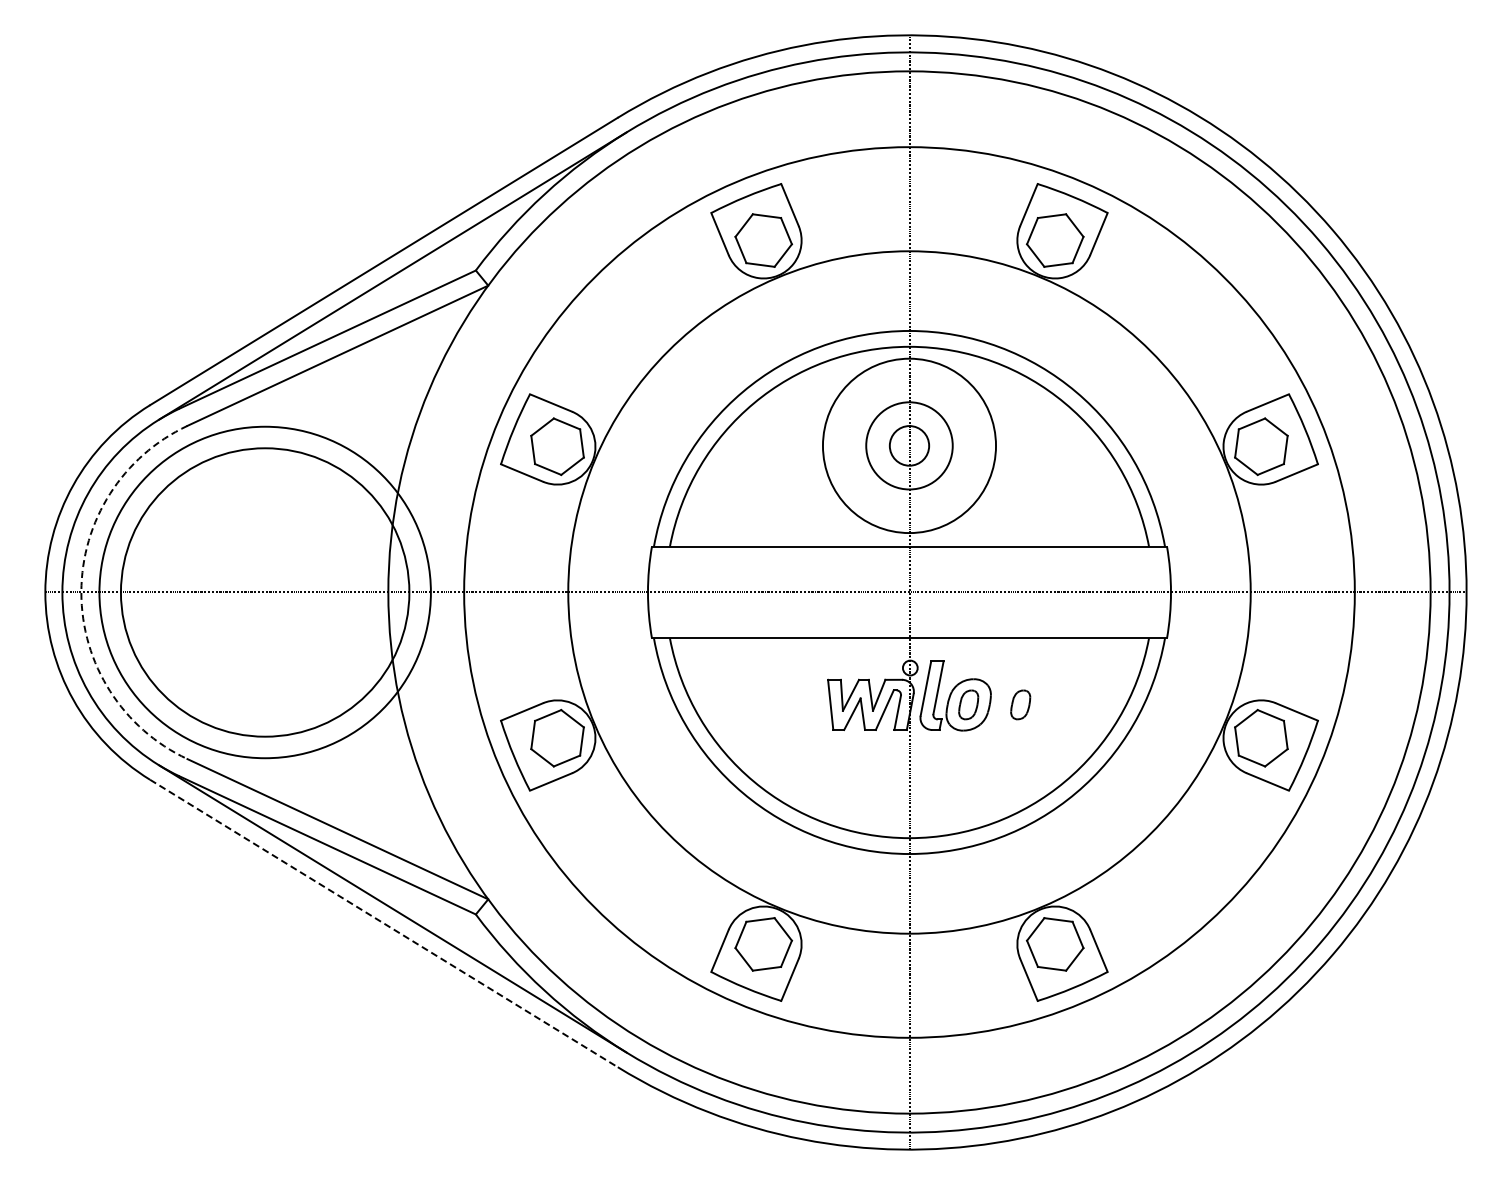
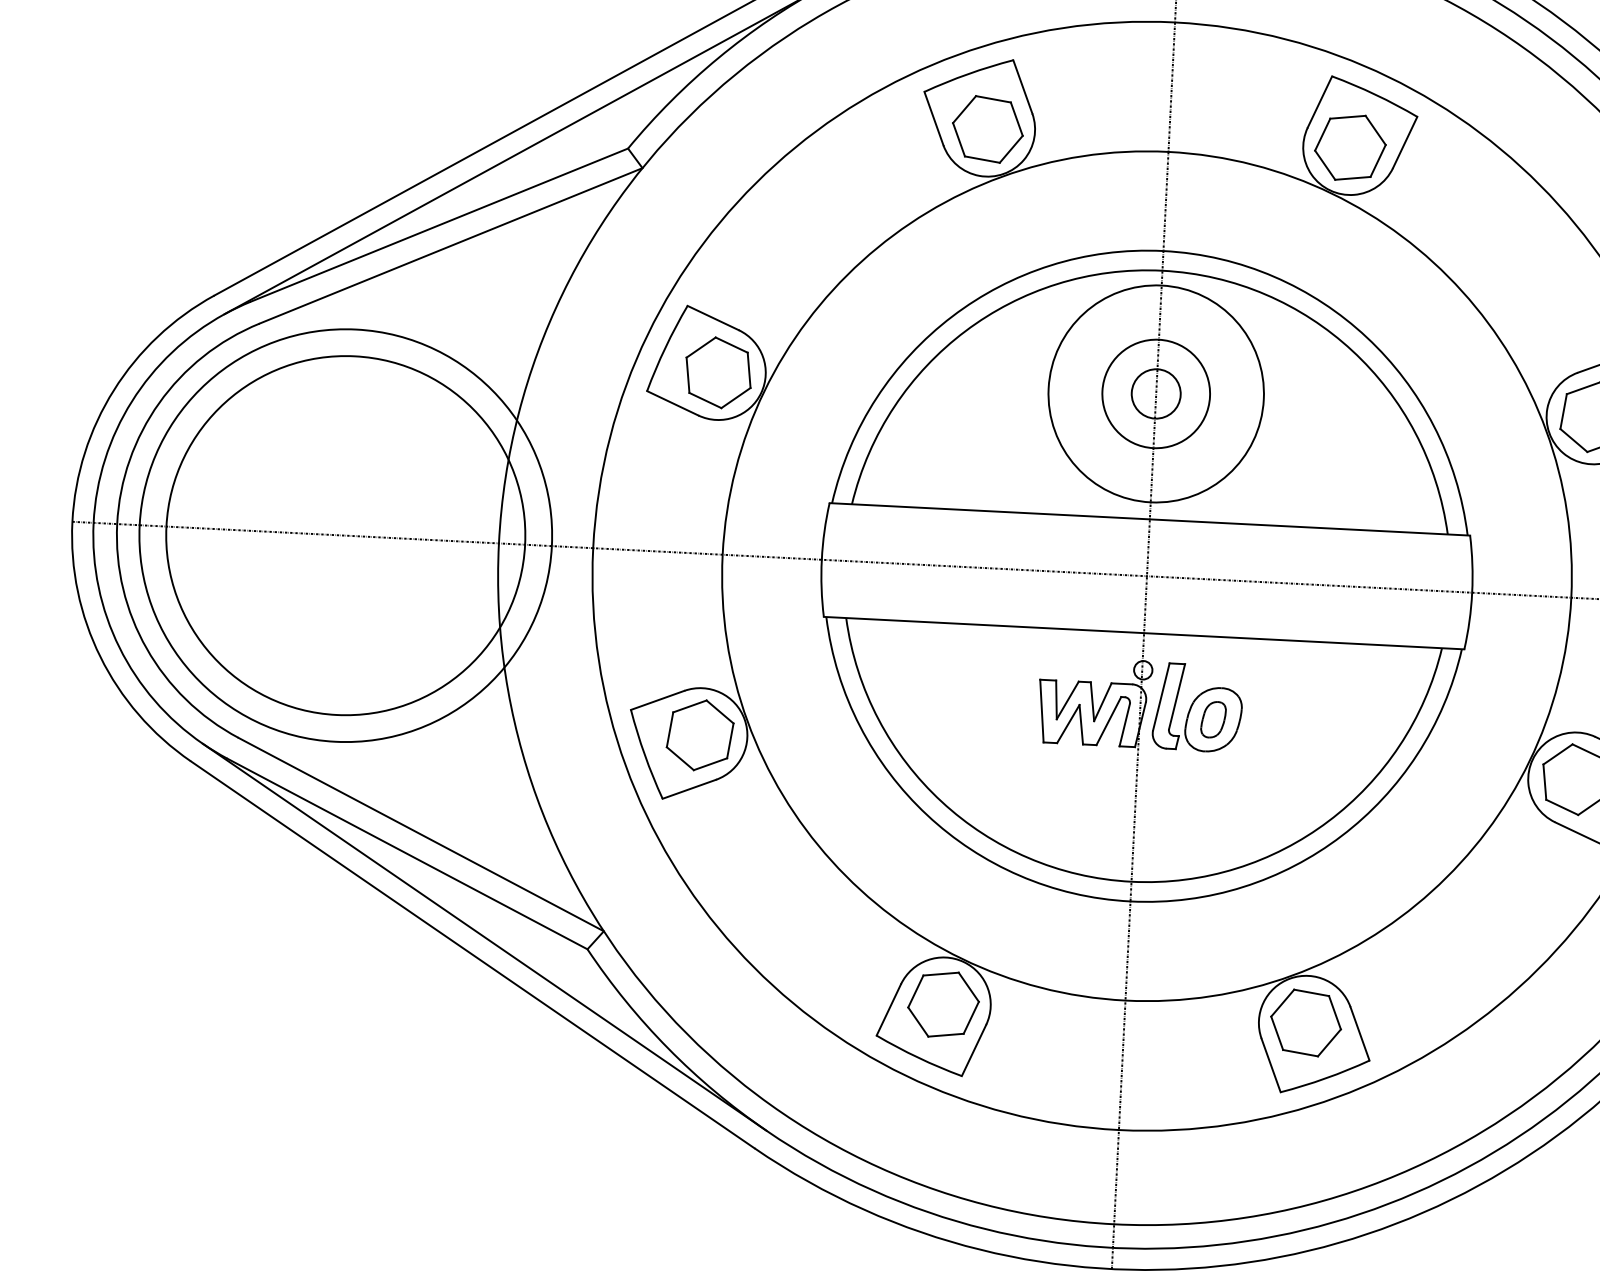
arc: (81, 592) -> (117, 524), dashed -> solid
part: (1020, 704) -> (1277, 722), removed
line: (384, 923) -> (473, 954), dashed -> solid

